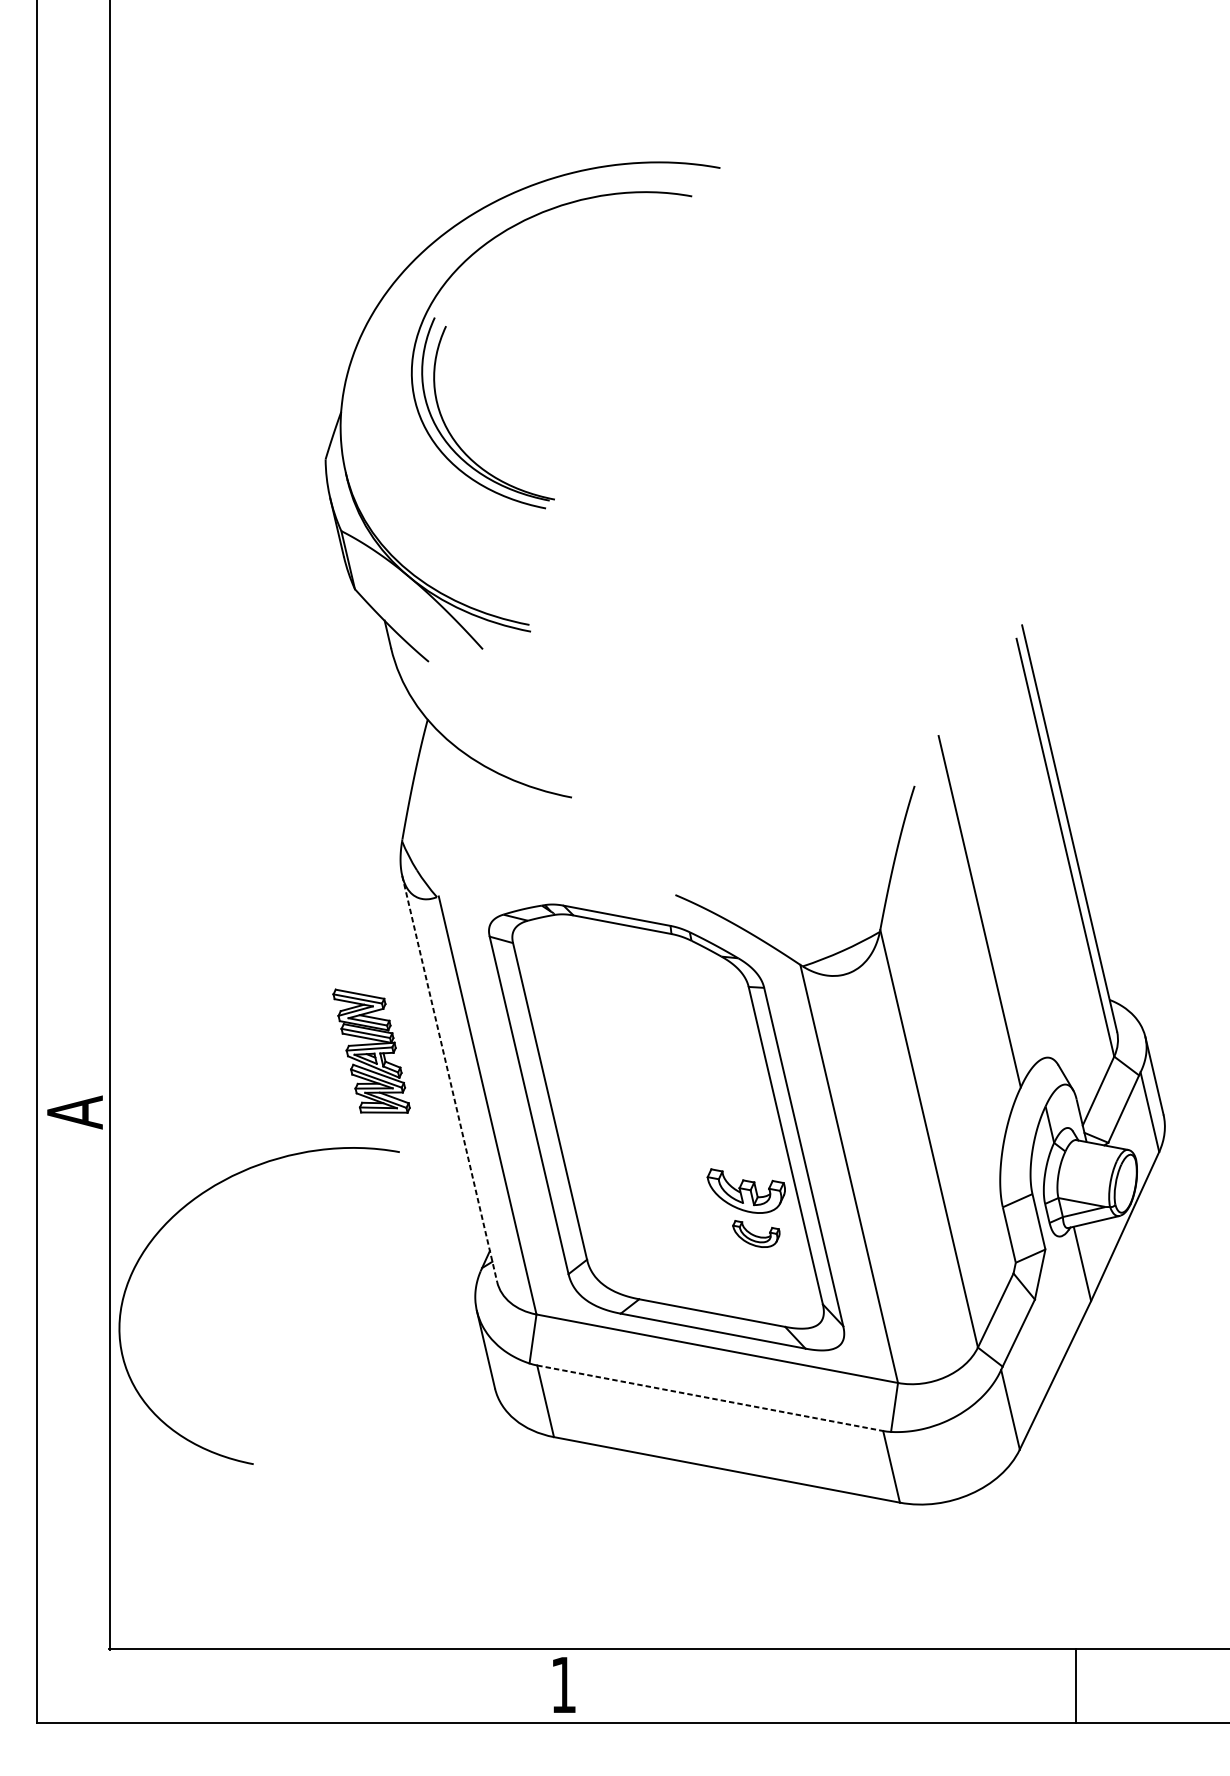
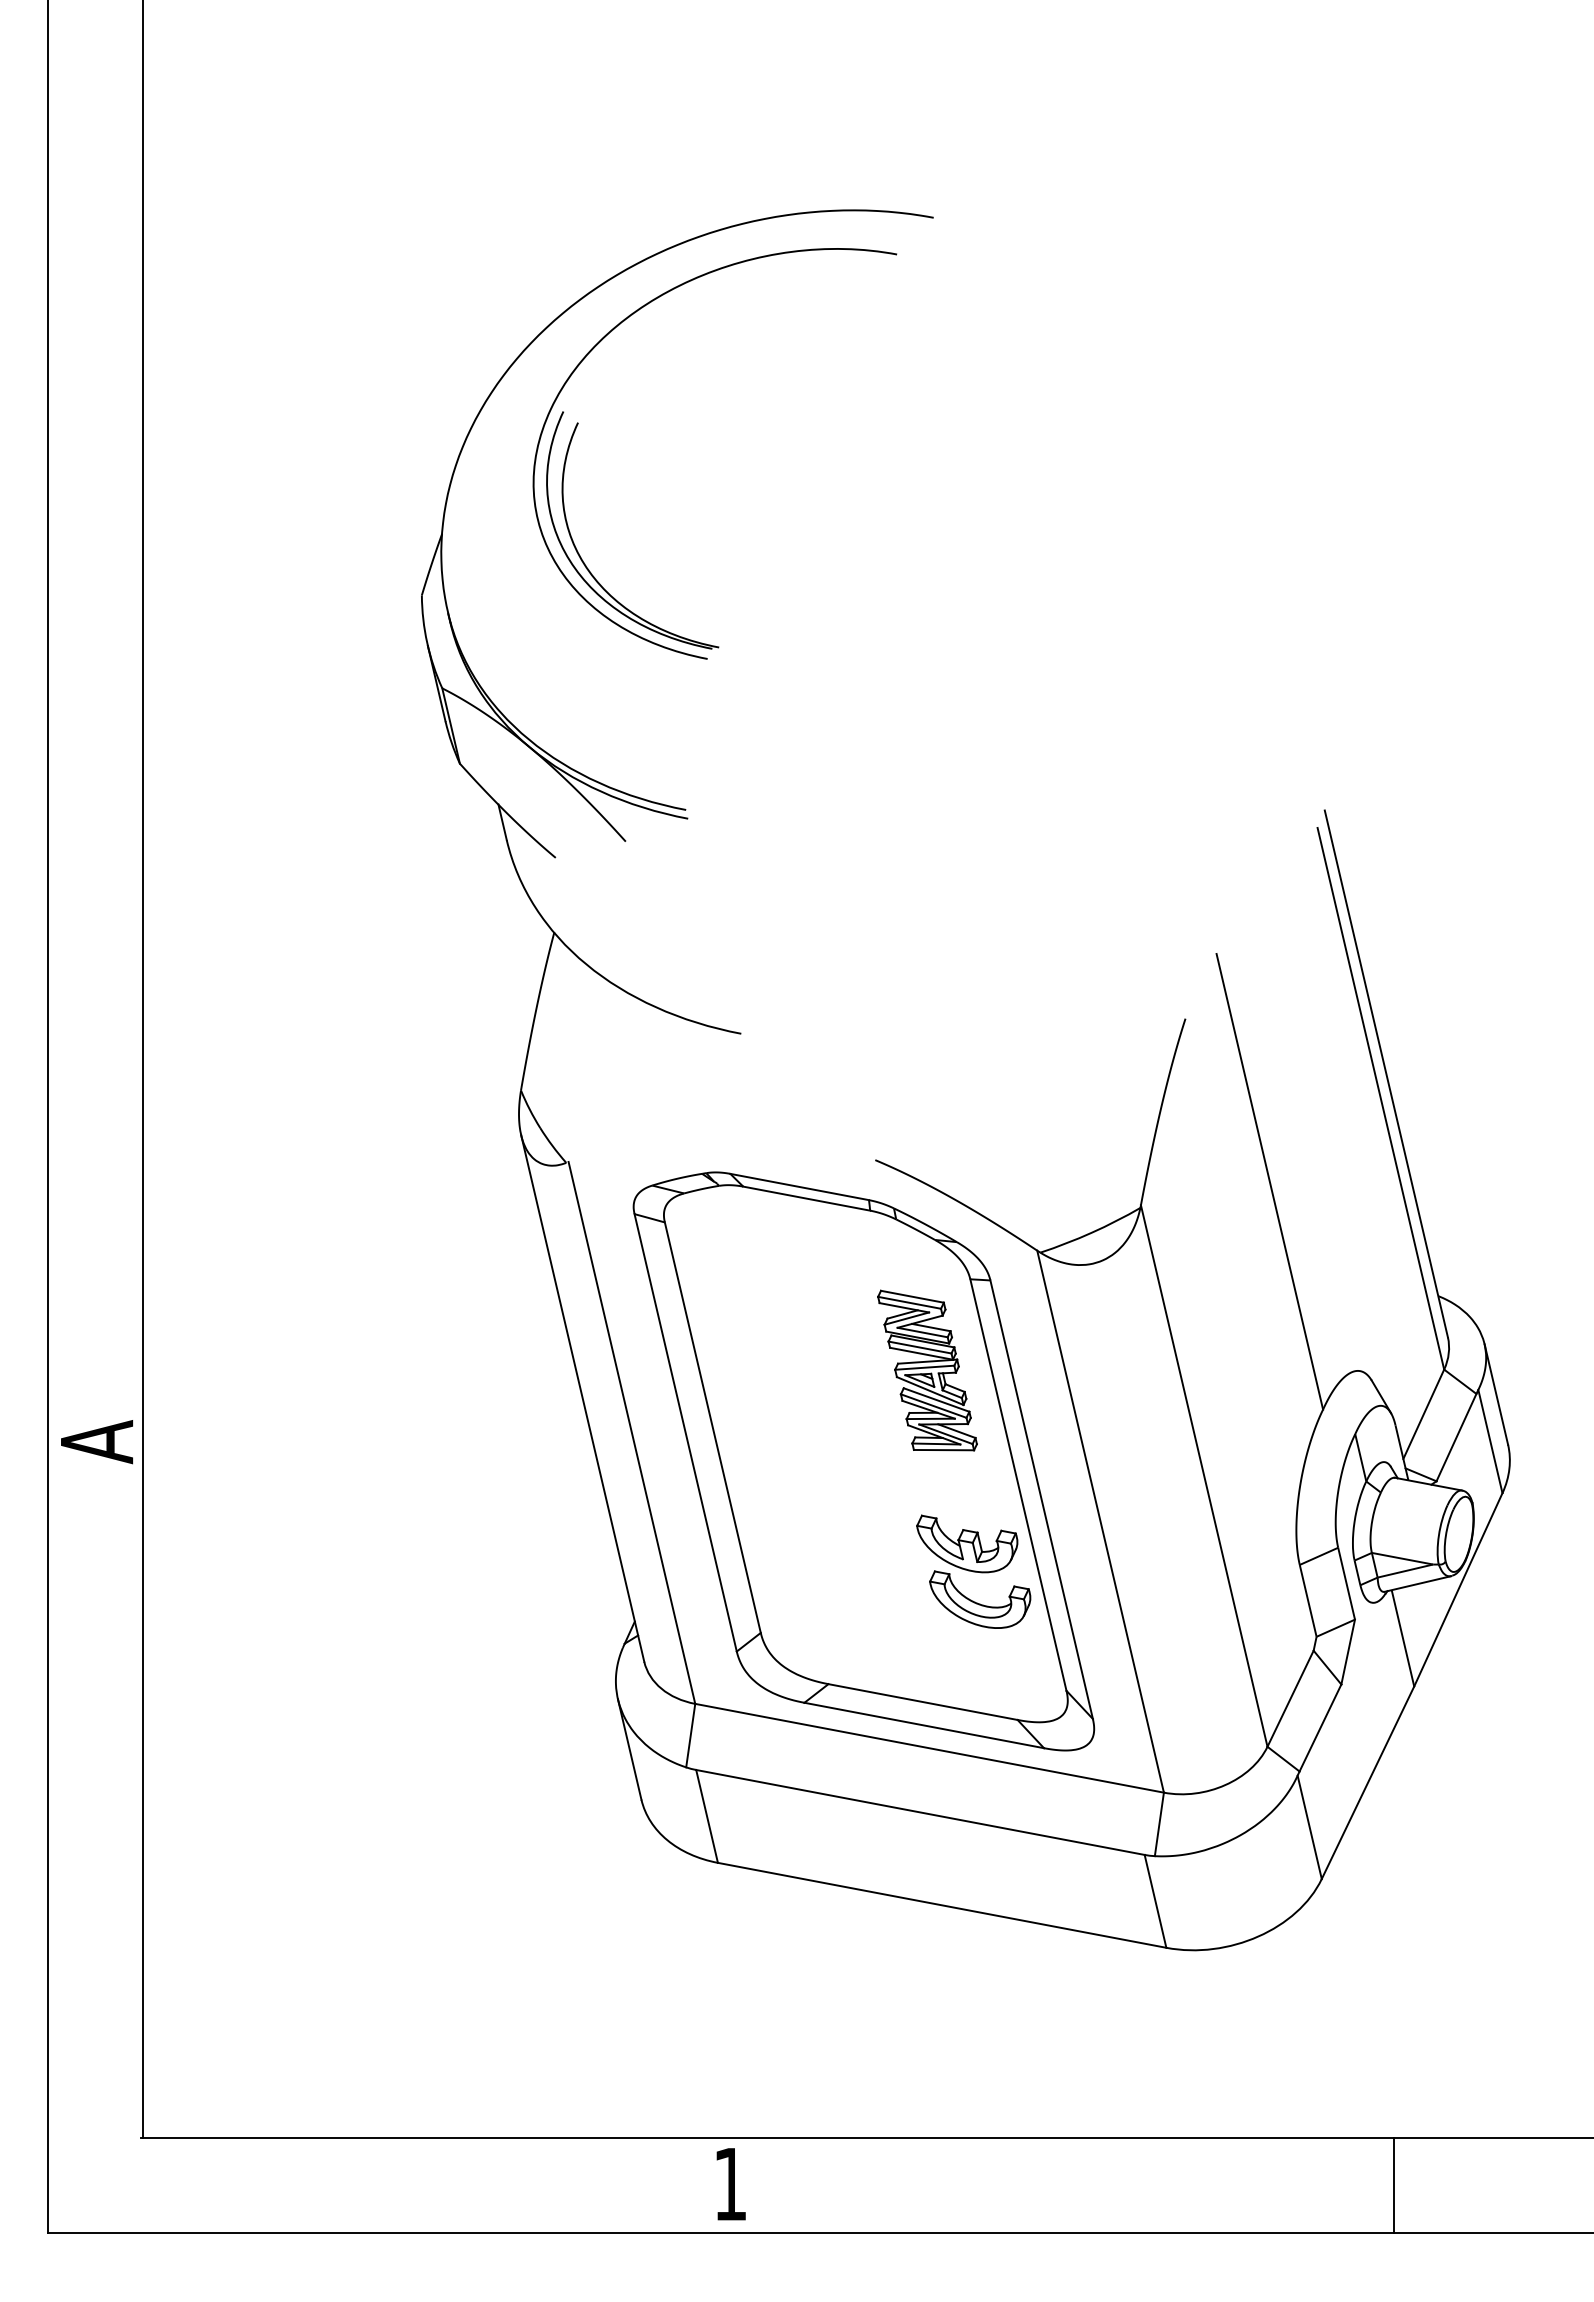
part: (371, 1051) -> (927, 1370), moved
line: (449, 1078) -> (582, 1398), dashed -> solid
curve: (180, 1211) -> (233, 1570), removed
part: (756, 1233) -> (980, 1599), size x1.67
line: (710, 1398) -> (920, 1812), dashed -> solid

